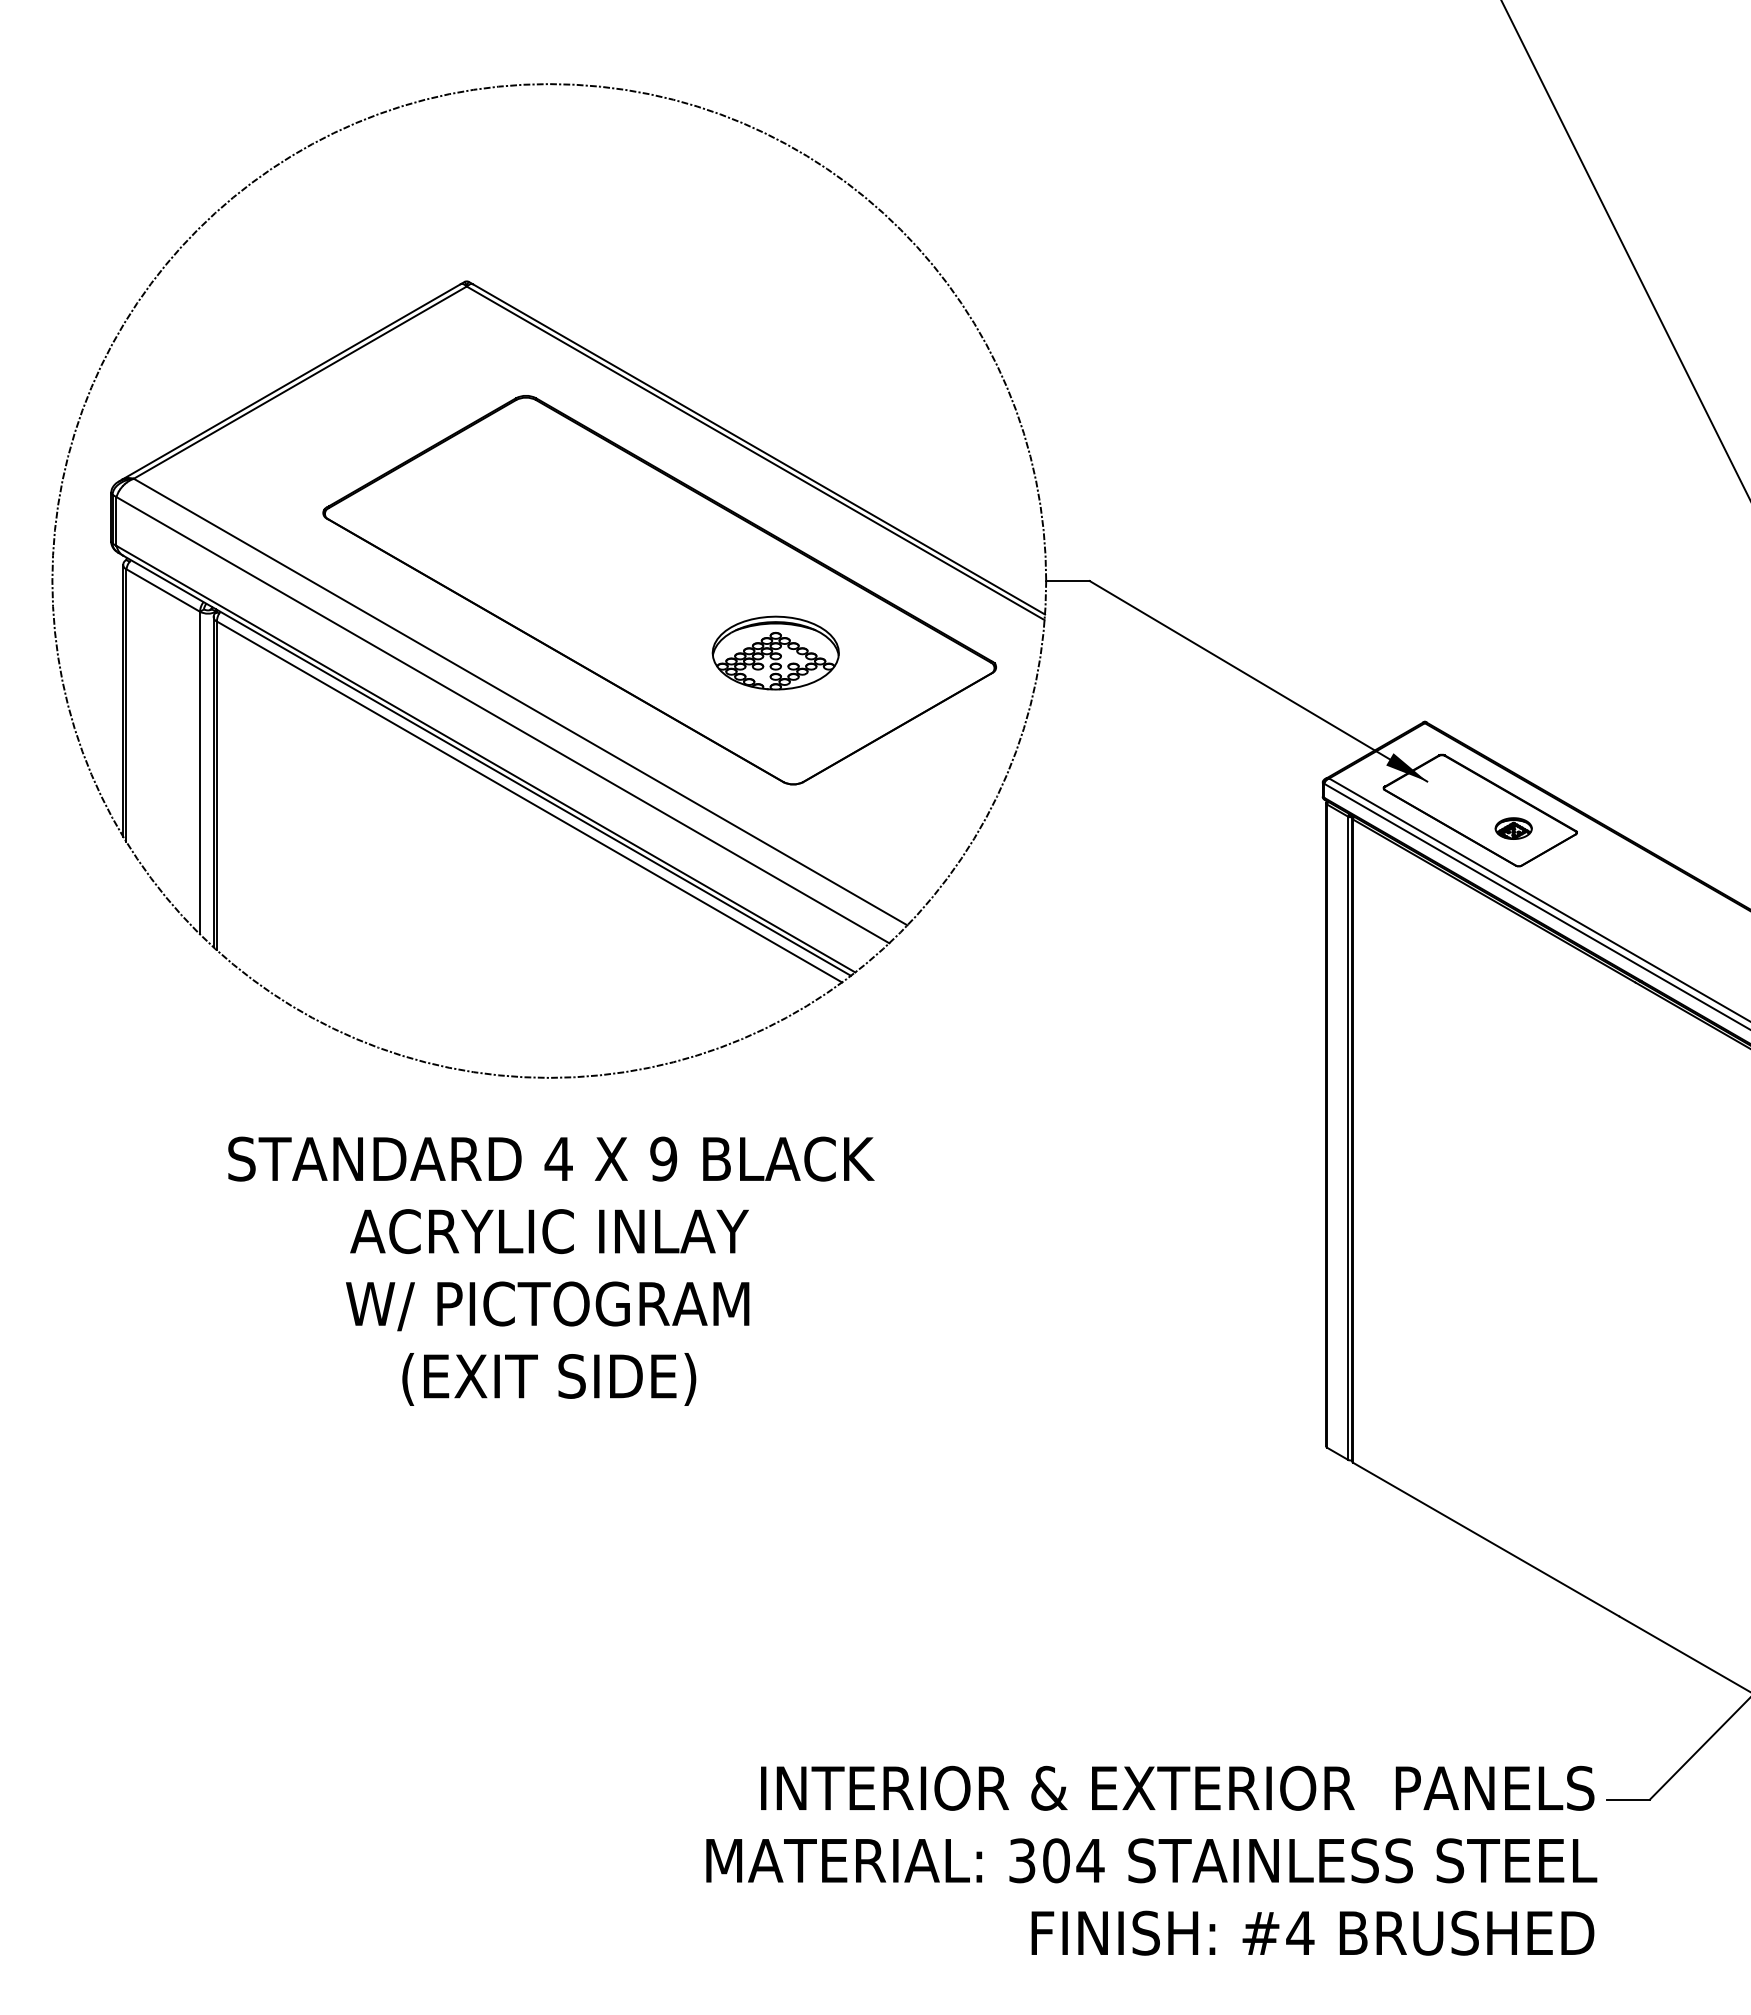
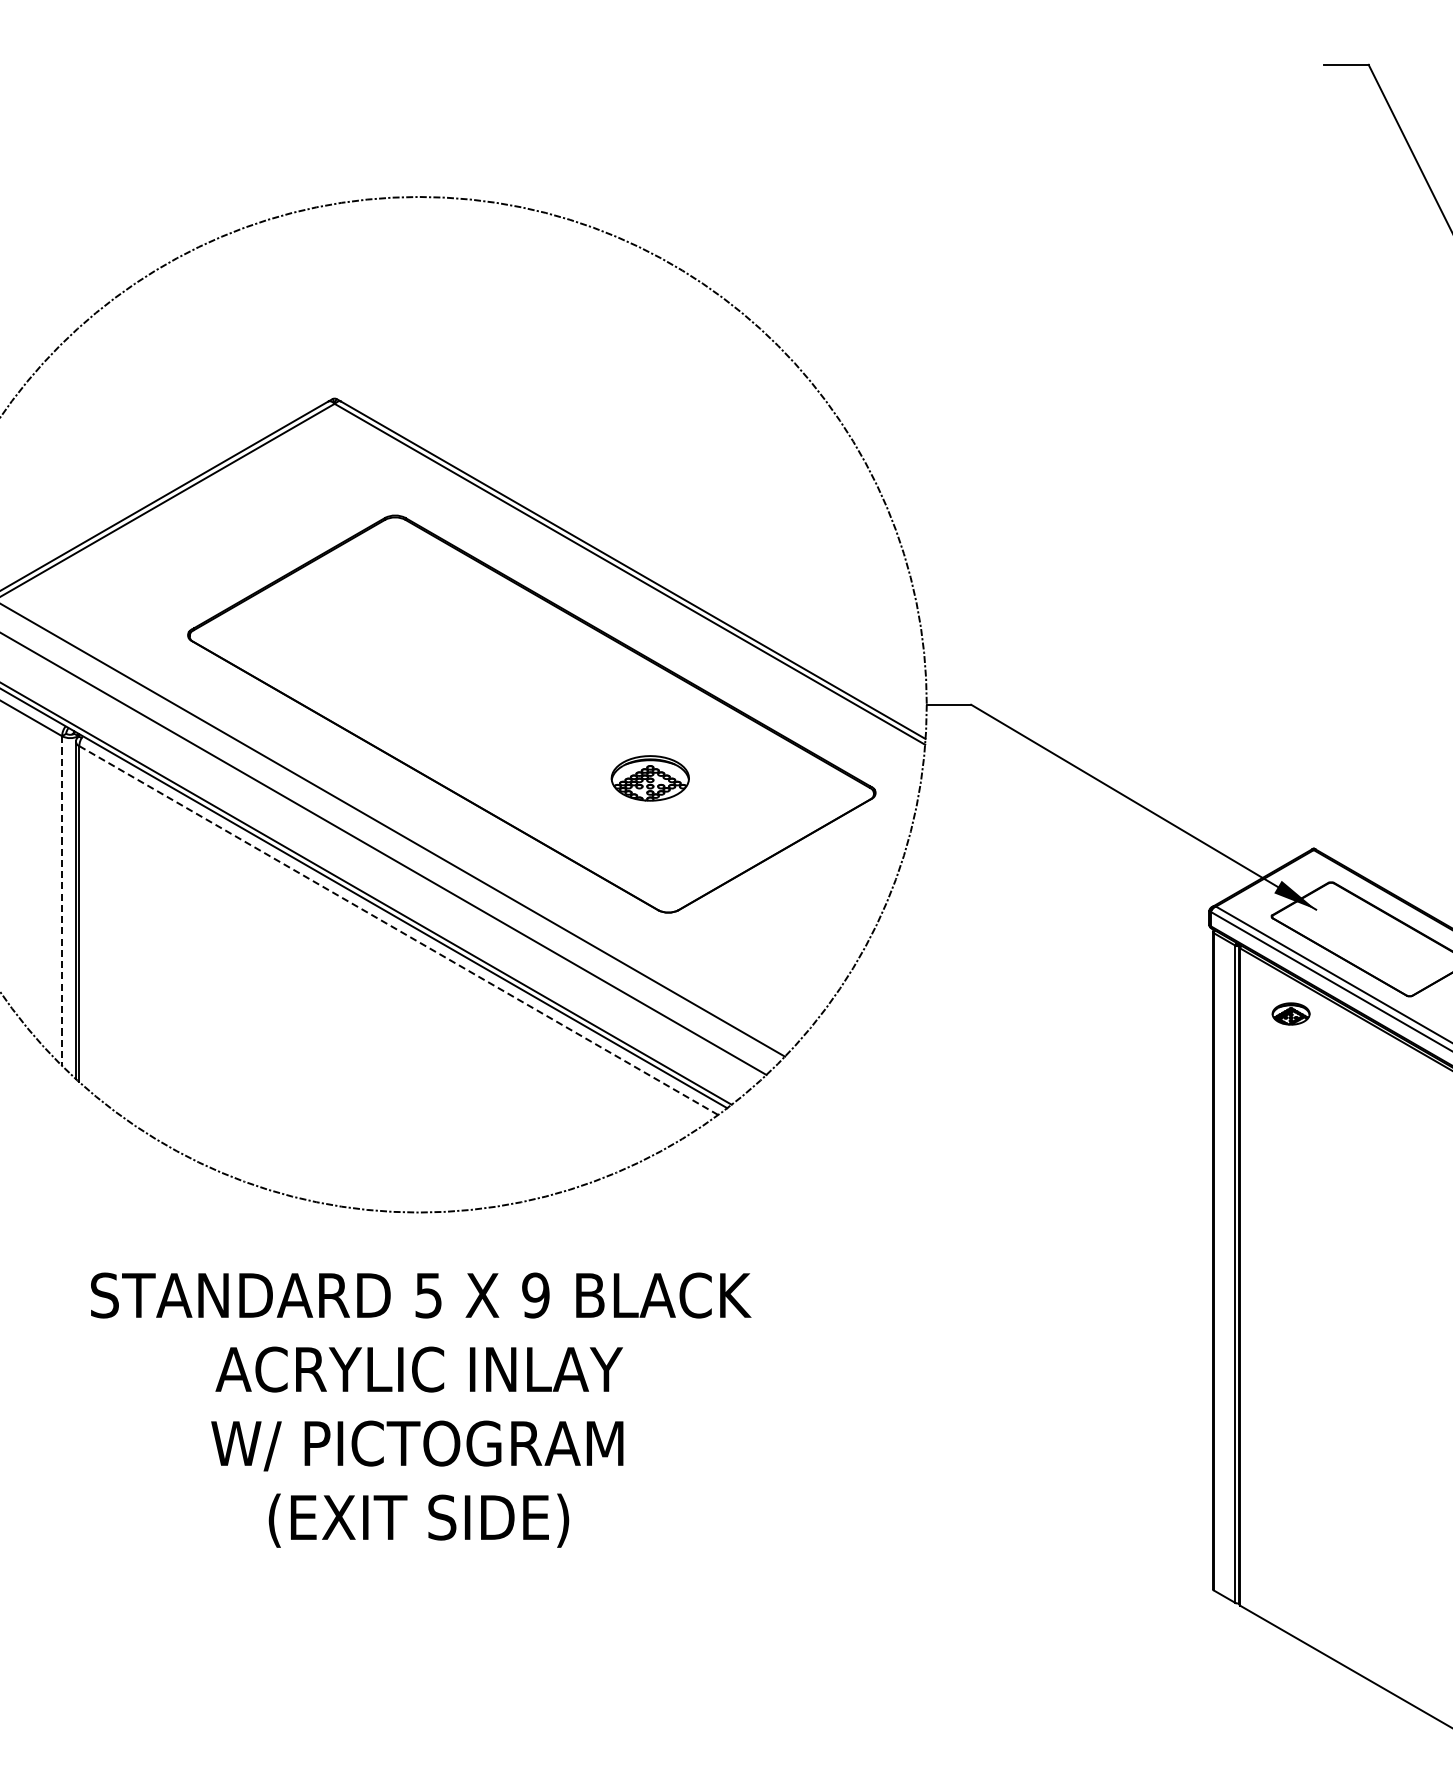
part: (775, 652) -> (650, 777), size x0.6
line: (200, 773) -> (62, 901), solid -> dashed
line: (529, 801) -> (398, 930), solid -> dashed
part: (1513, 828) -> (1290, 1013), moved
text: (558, 1159) -> (428, 1295), 4 -> 5

